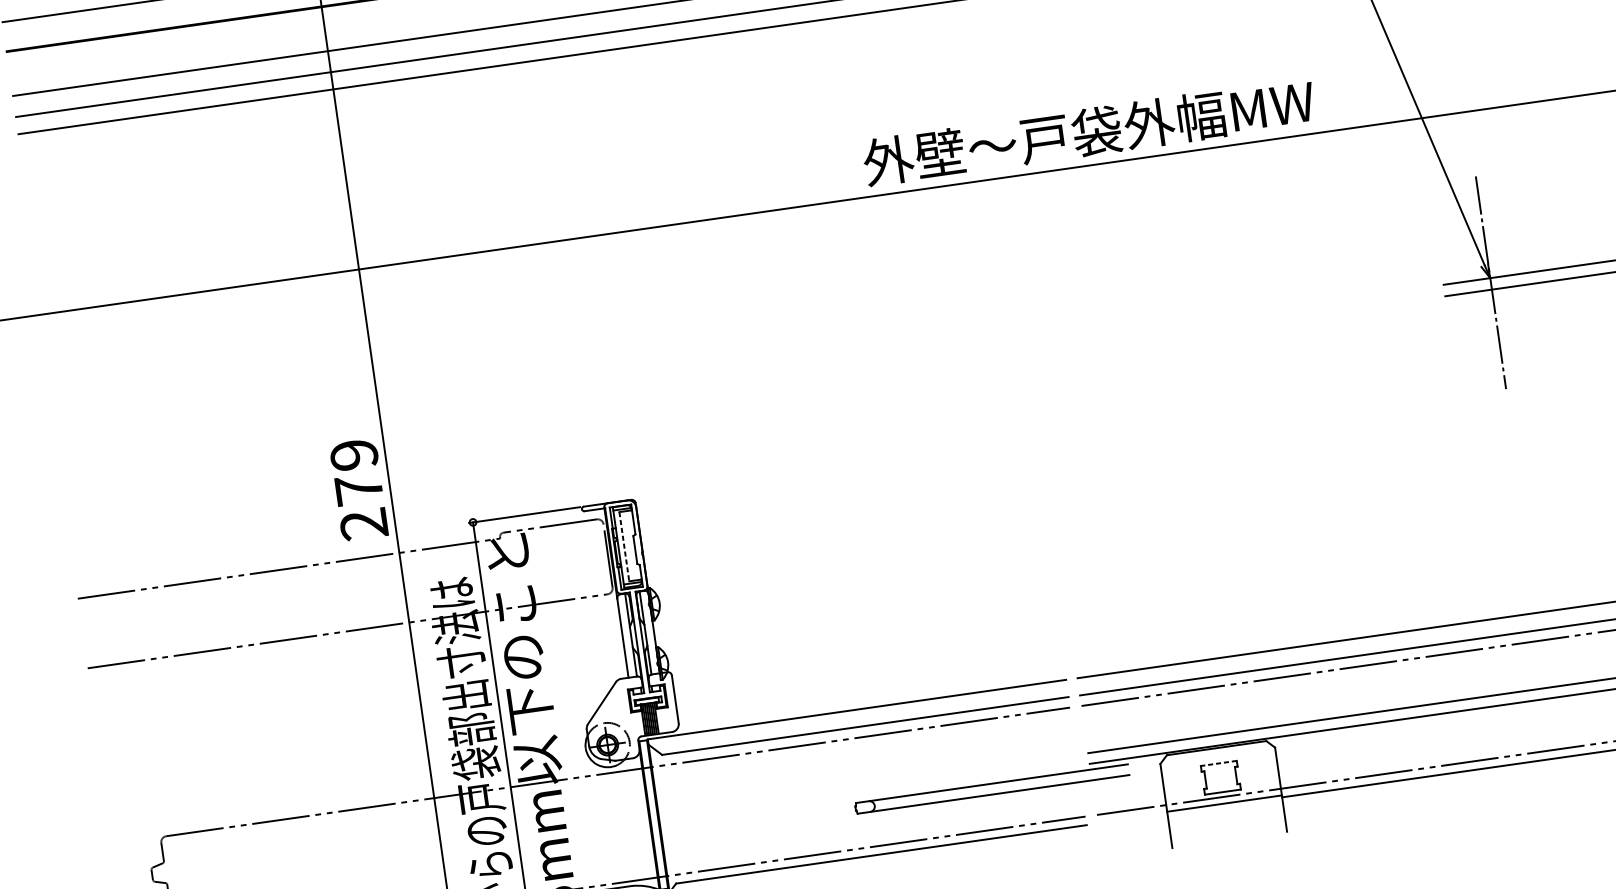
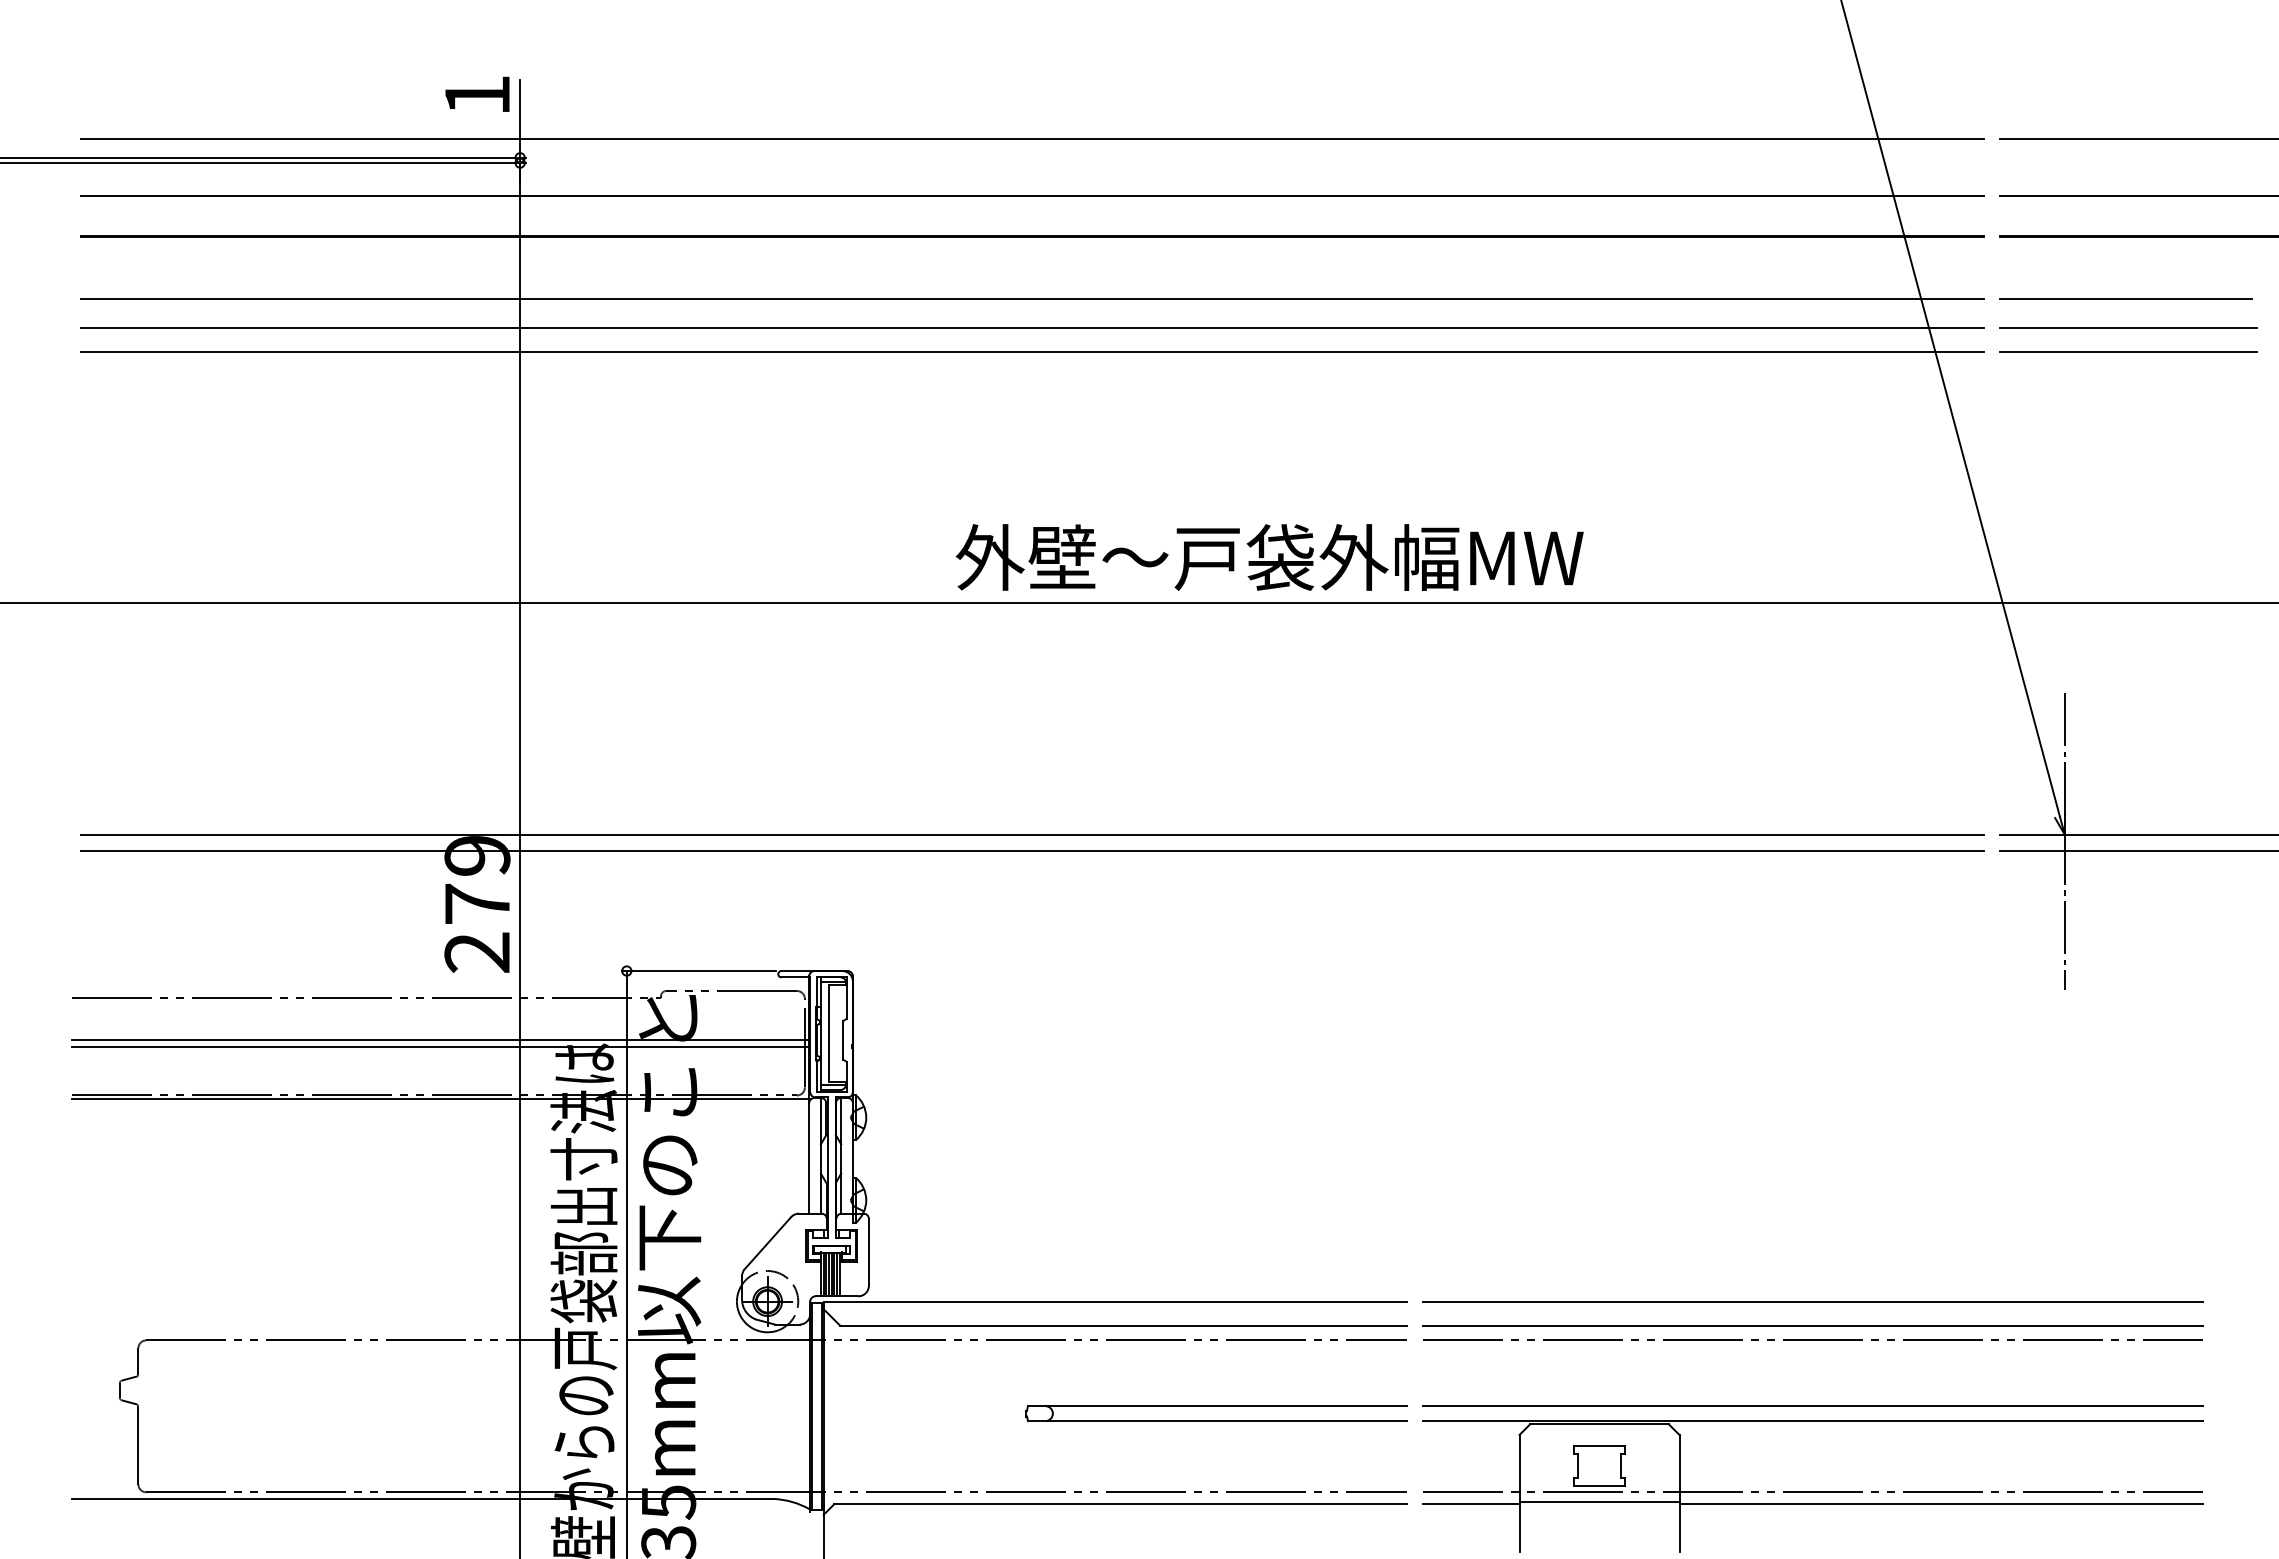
text: (1088, 132) -> (1269, 557), moved
line: (750, 383) -> (1032, 835), added
line: (751, 395) -> (1032, 851), added
line: (624, 547) -> (828, 1034), dashed -> solid
line: (346, 591) -> (440, 1040), added
line: (347, 595) -> (440, 1046), added
line: (352, 633) -> (440, 1099), added
line: (1218, 763) -> (1599, 1445), dashed -> solid
part: (991, 784) -> (1216, 1406), moved
line: (1132, 818) -> (1470, 1504), added

